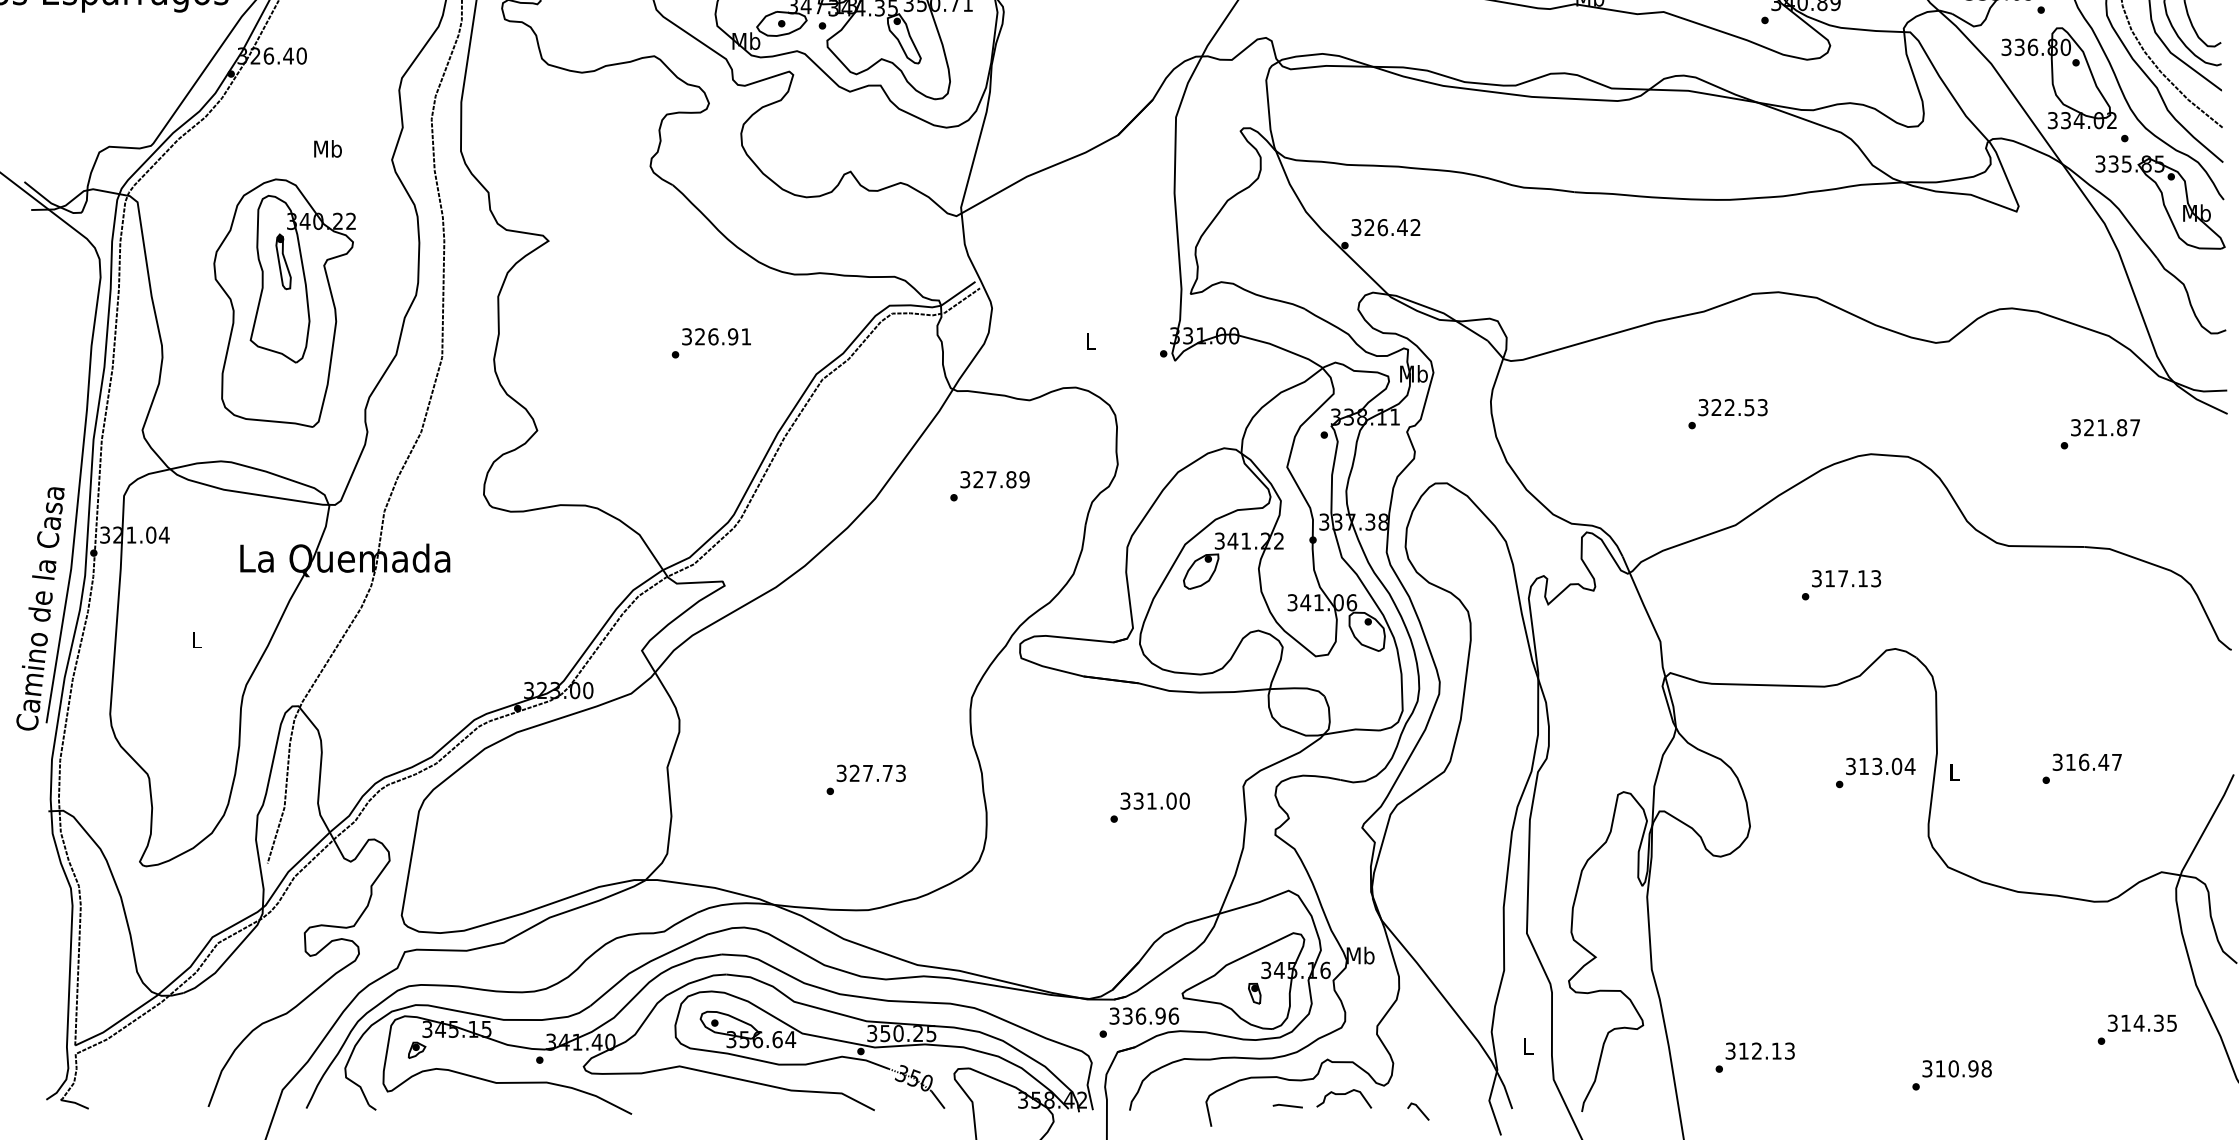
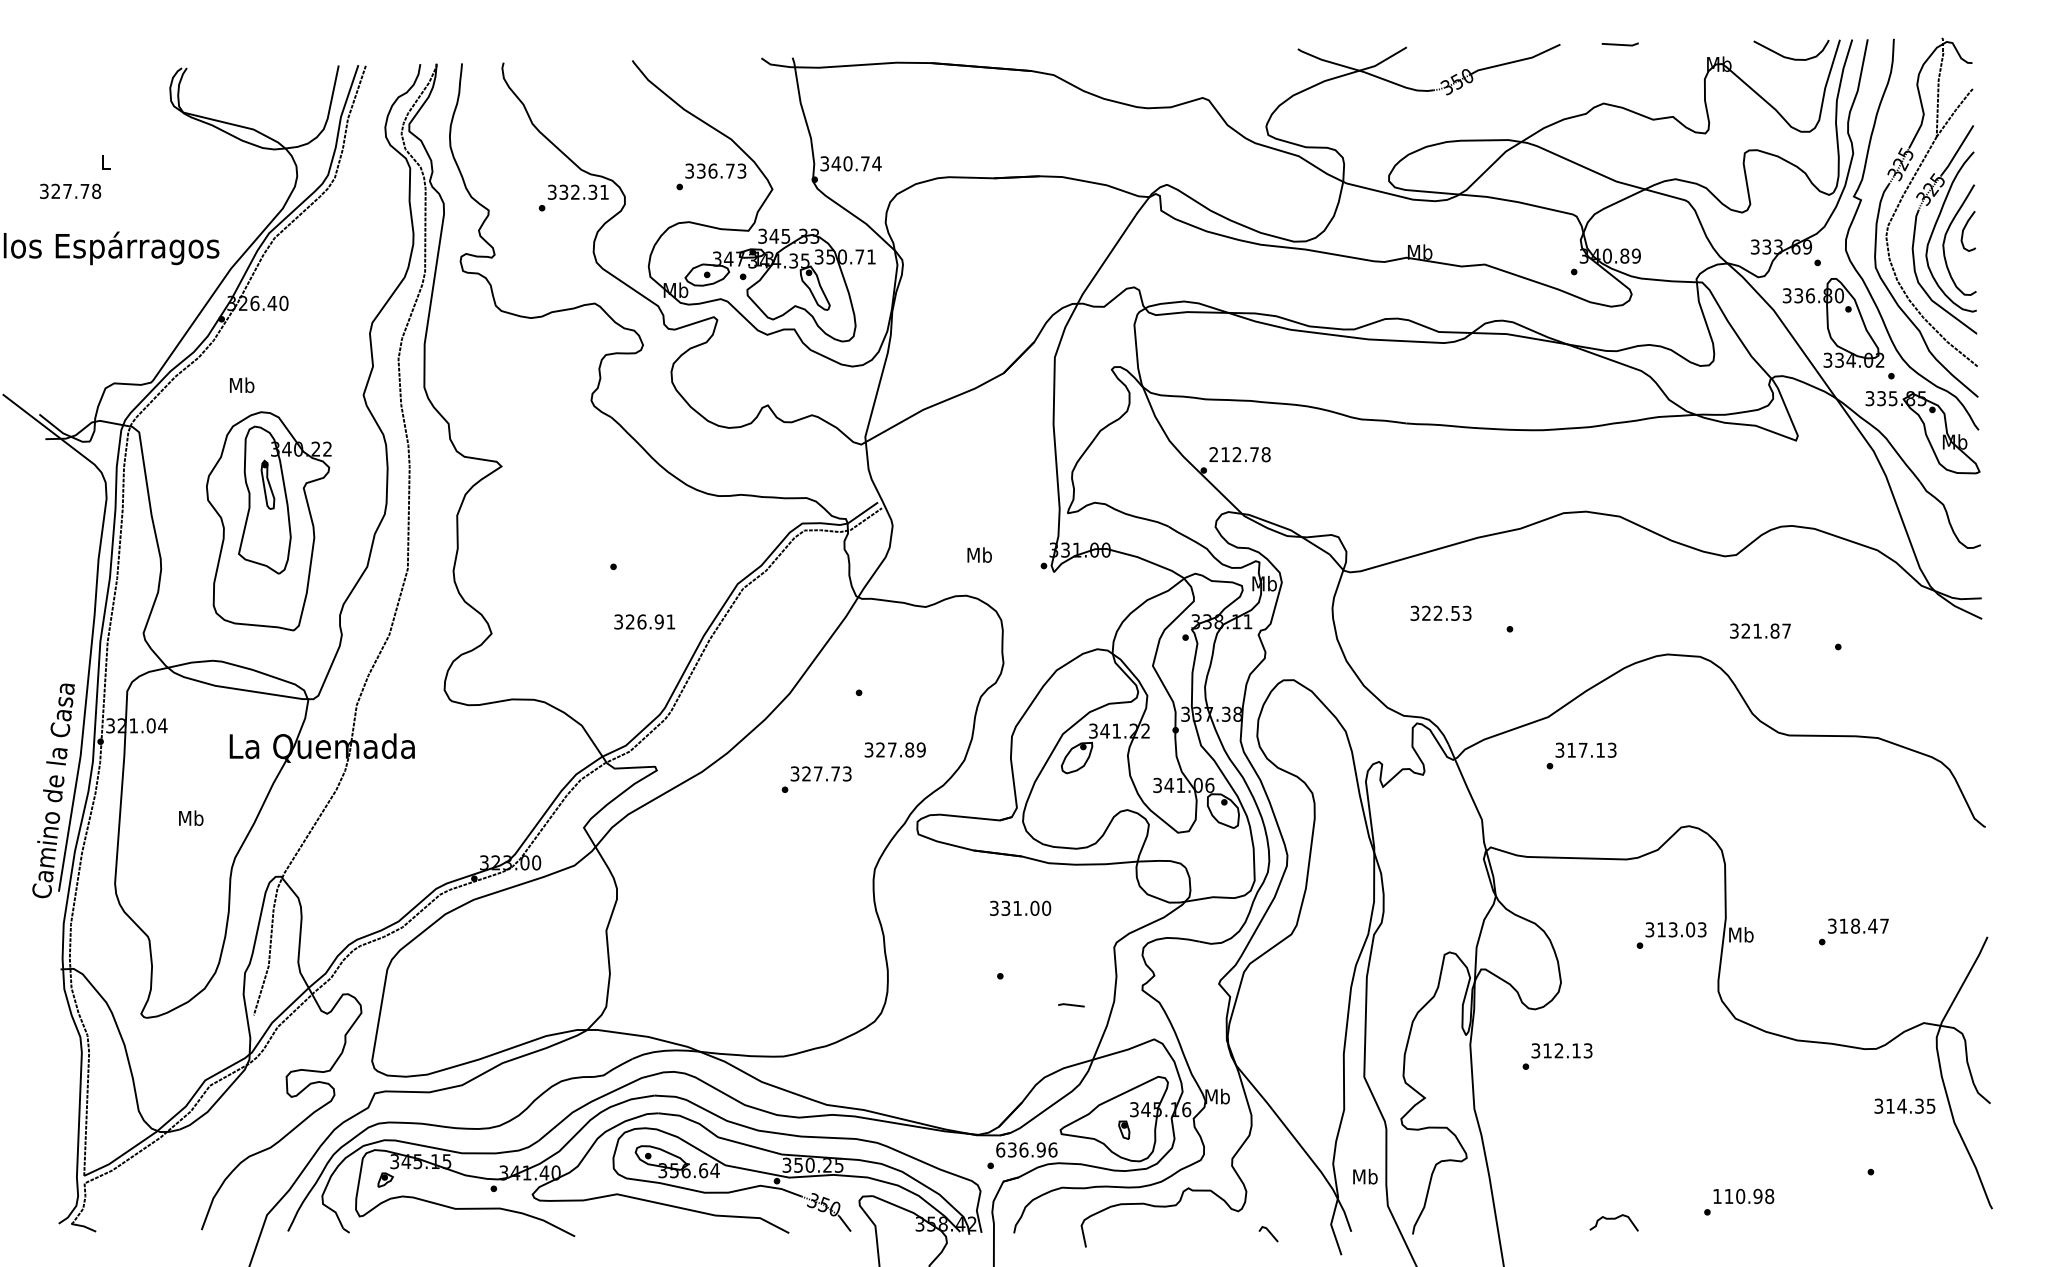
text: (328, 149) -> (242, 385), moved
text: (1385, 227) -> (1239, 454), 326.42 -> 212.78
text: (716, 336) -> (644, 621), moved
text: (1090, 340) -> (979, 554), L -> Mb
text: (1732, 406) -> (1440, 612), moved
text: (2105, 427) -> (1760, 630), moved
text: (994, 479) -> (894, 749), moved
text: (1841, 584) -> (1581, 755), moved
text: (196, 639) -> (191, 817), L -> Mb
text: (2084, 761) -> (1855, 925), 316.47 -> 318.47
text: (1909, 766) -> (1701, 929), 313.04 -> 313.03
text: (1954, 771) -> (1741, 934), L -> Mb
text: (866, 779) -> (816, 779), moved
text: (1155, 800) -> (1020, 907), moved
text: (1114, 1015) -> (1000, 1149), 336.96 -> 636.96
text: (2141, 1022) -> (1904, 1105), moved
text: (1528, 1046) -> (1365, 1176), L -> Mb
text: (1755, 1057) -> (1557, 1056), moved
text: (1927, 1068) -> (1717, 1196), 310.98 -> 110.98
curve: (1343, 1094) -> (1613, 1219), moved
line: (1287, 1106) -> (1071, 1005), moved

